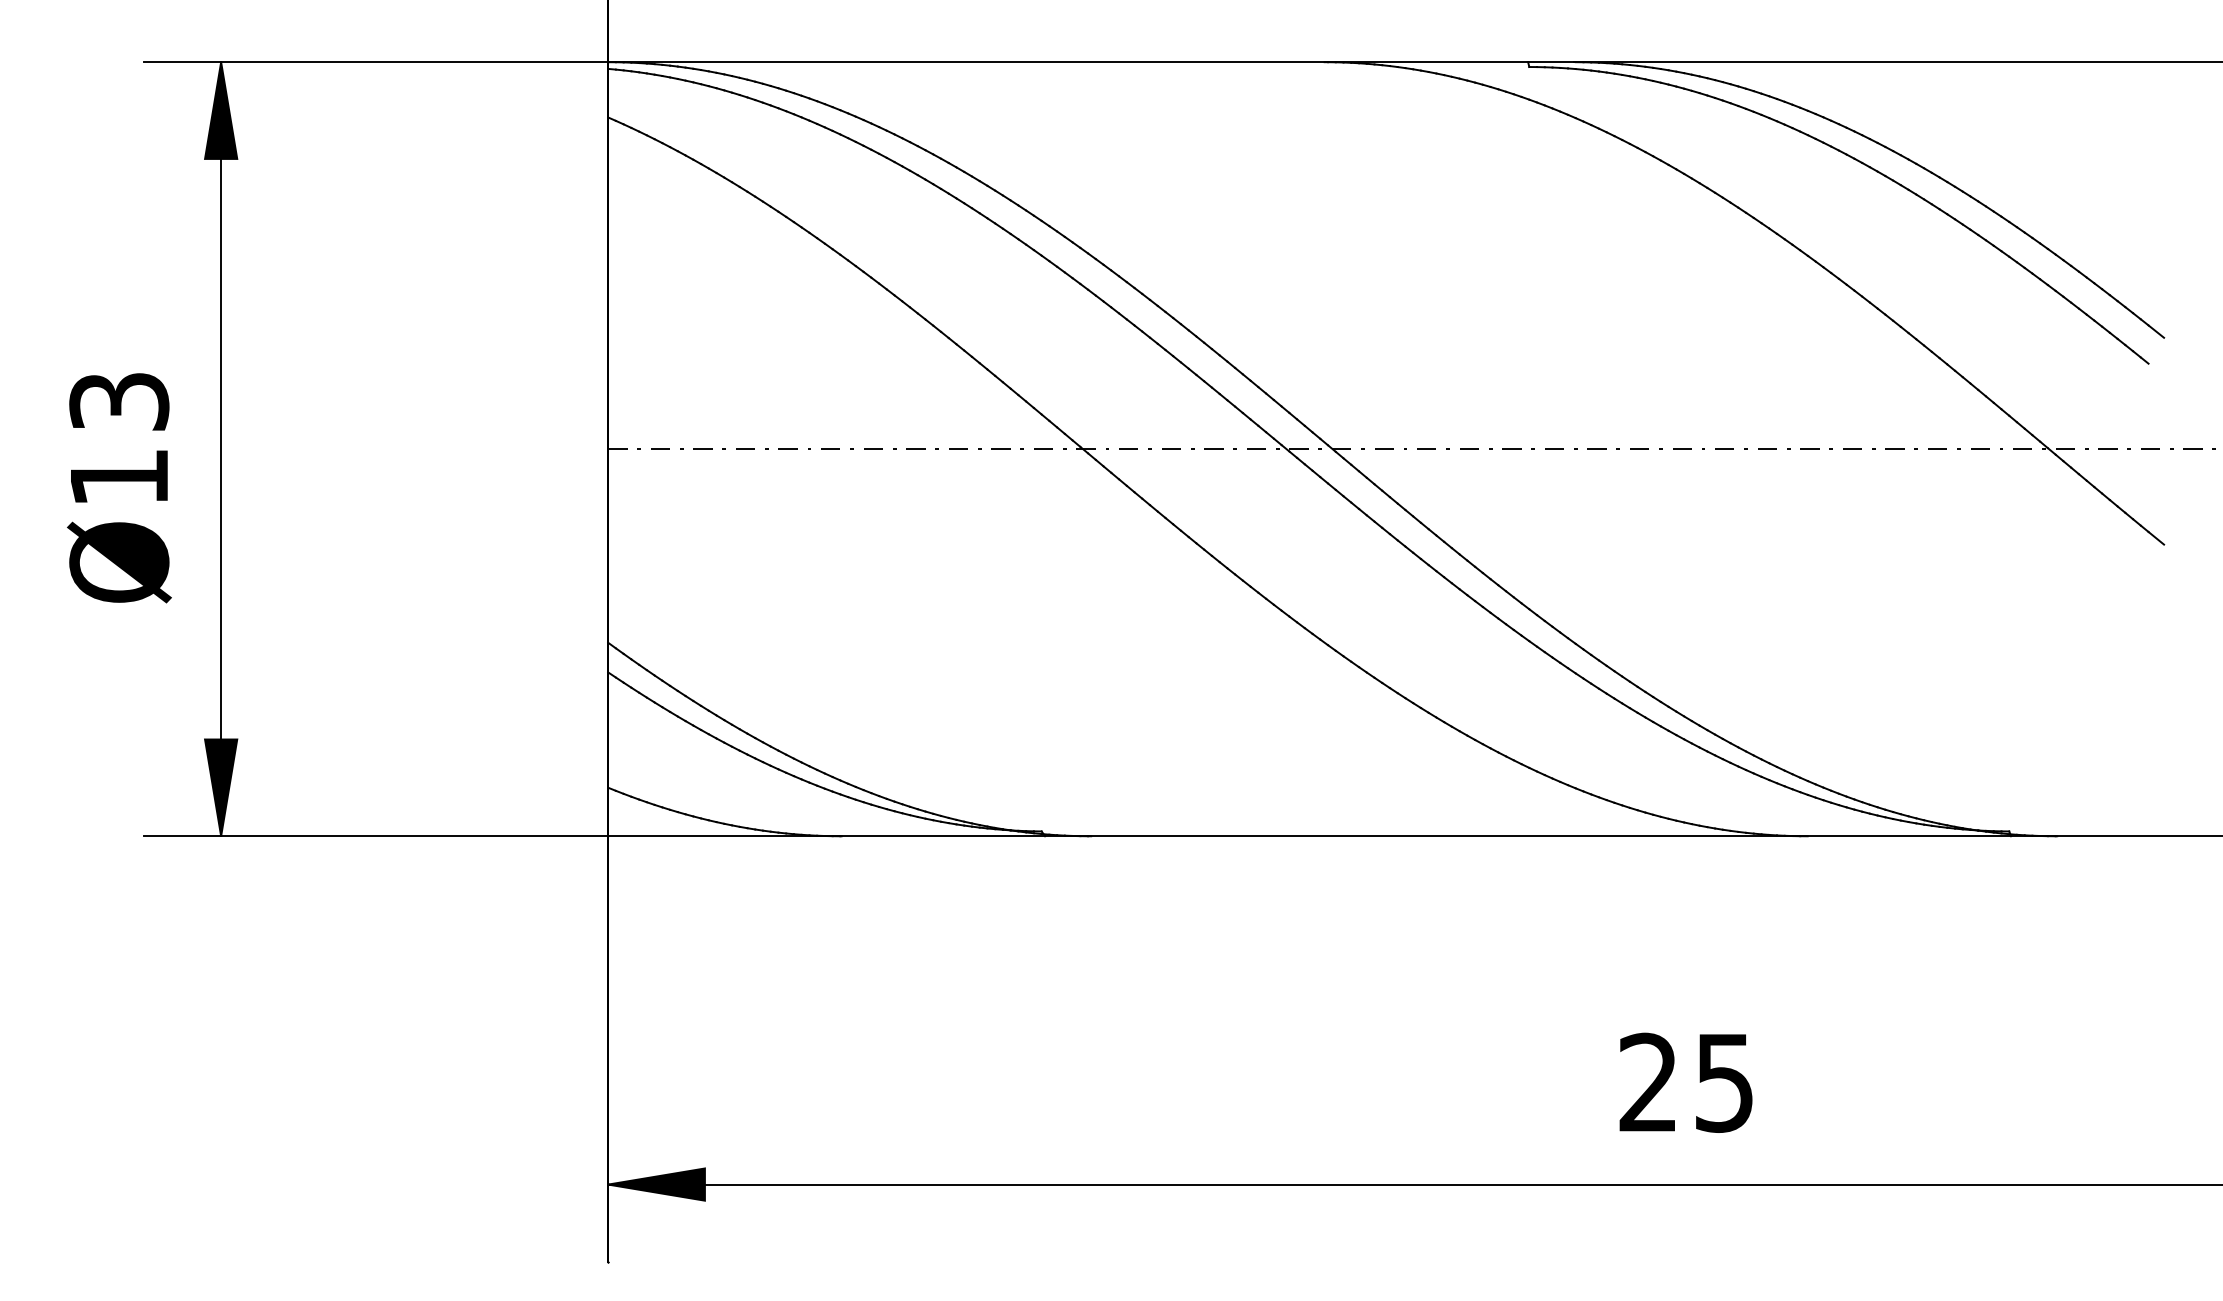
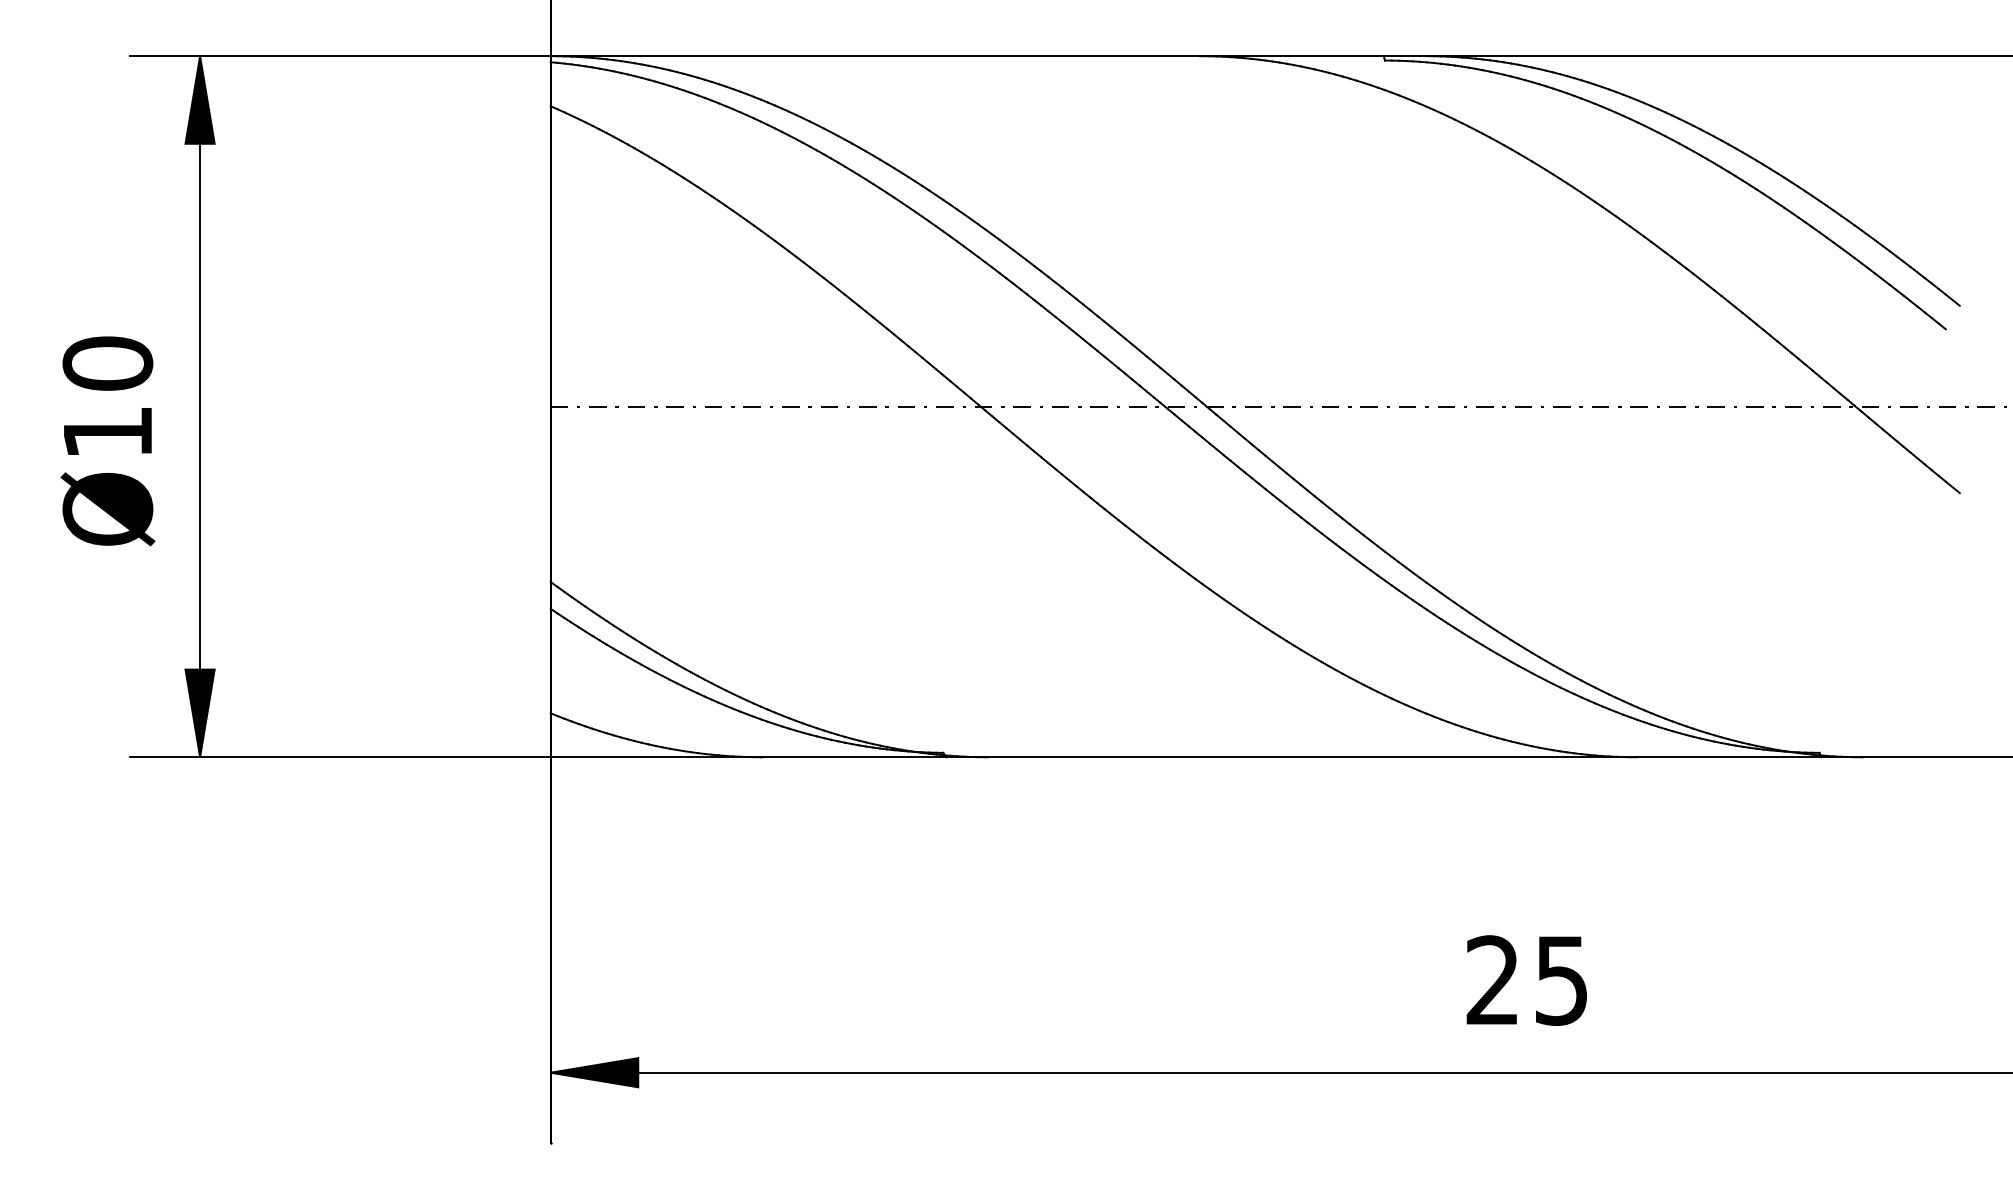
text: (119, 401) -> (108, 363), Ø13 -> Ø10

